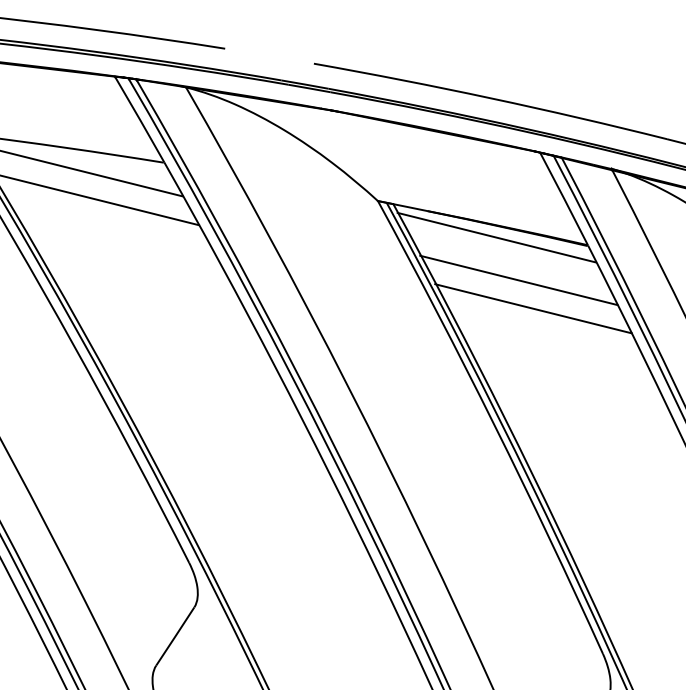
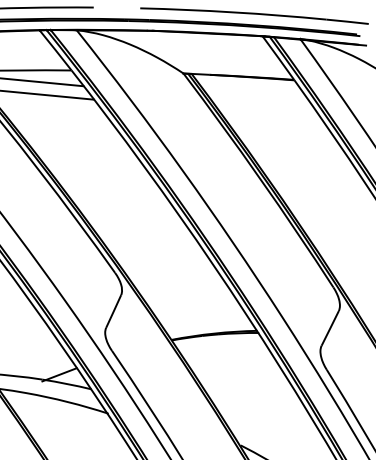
line: (495, 238) -> (246, 83), removed
line: (518, 281) -> (261, 103), removed
line: (533, 308) -> (271, 116), removed

